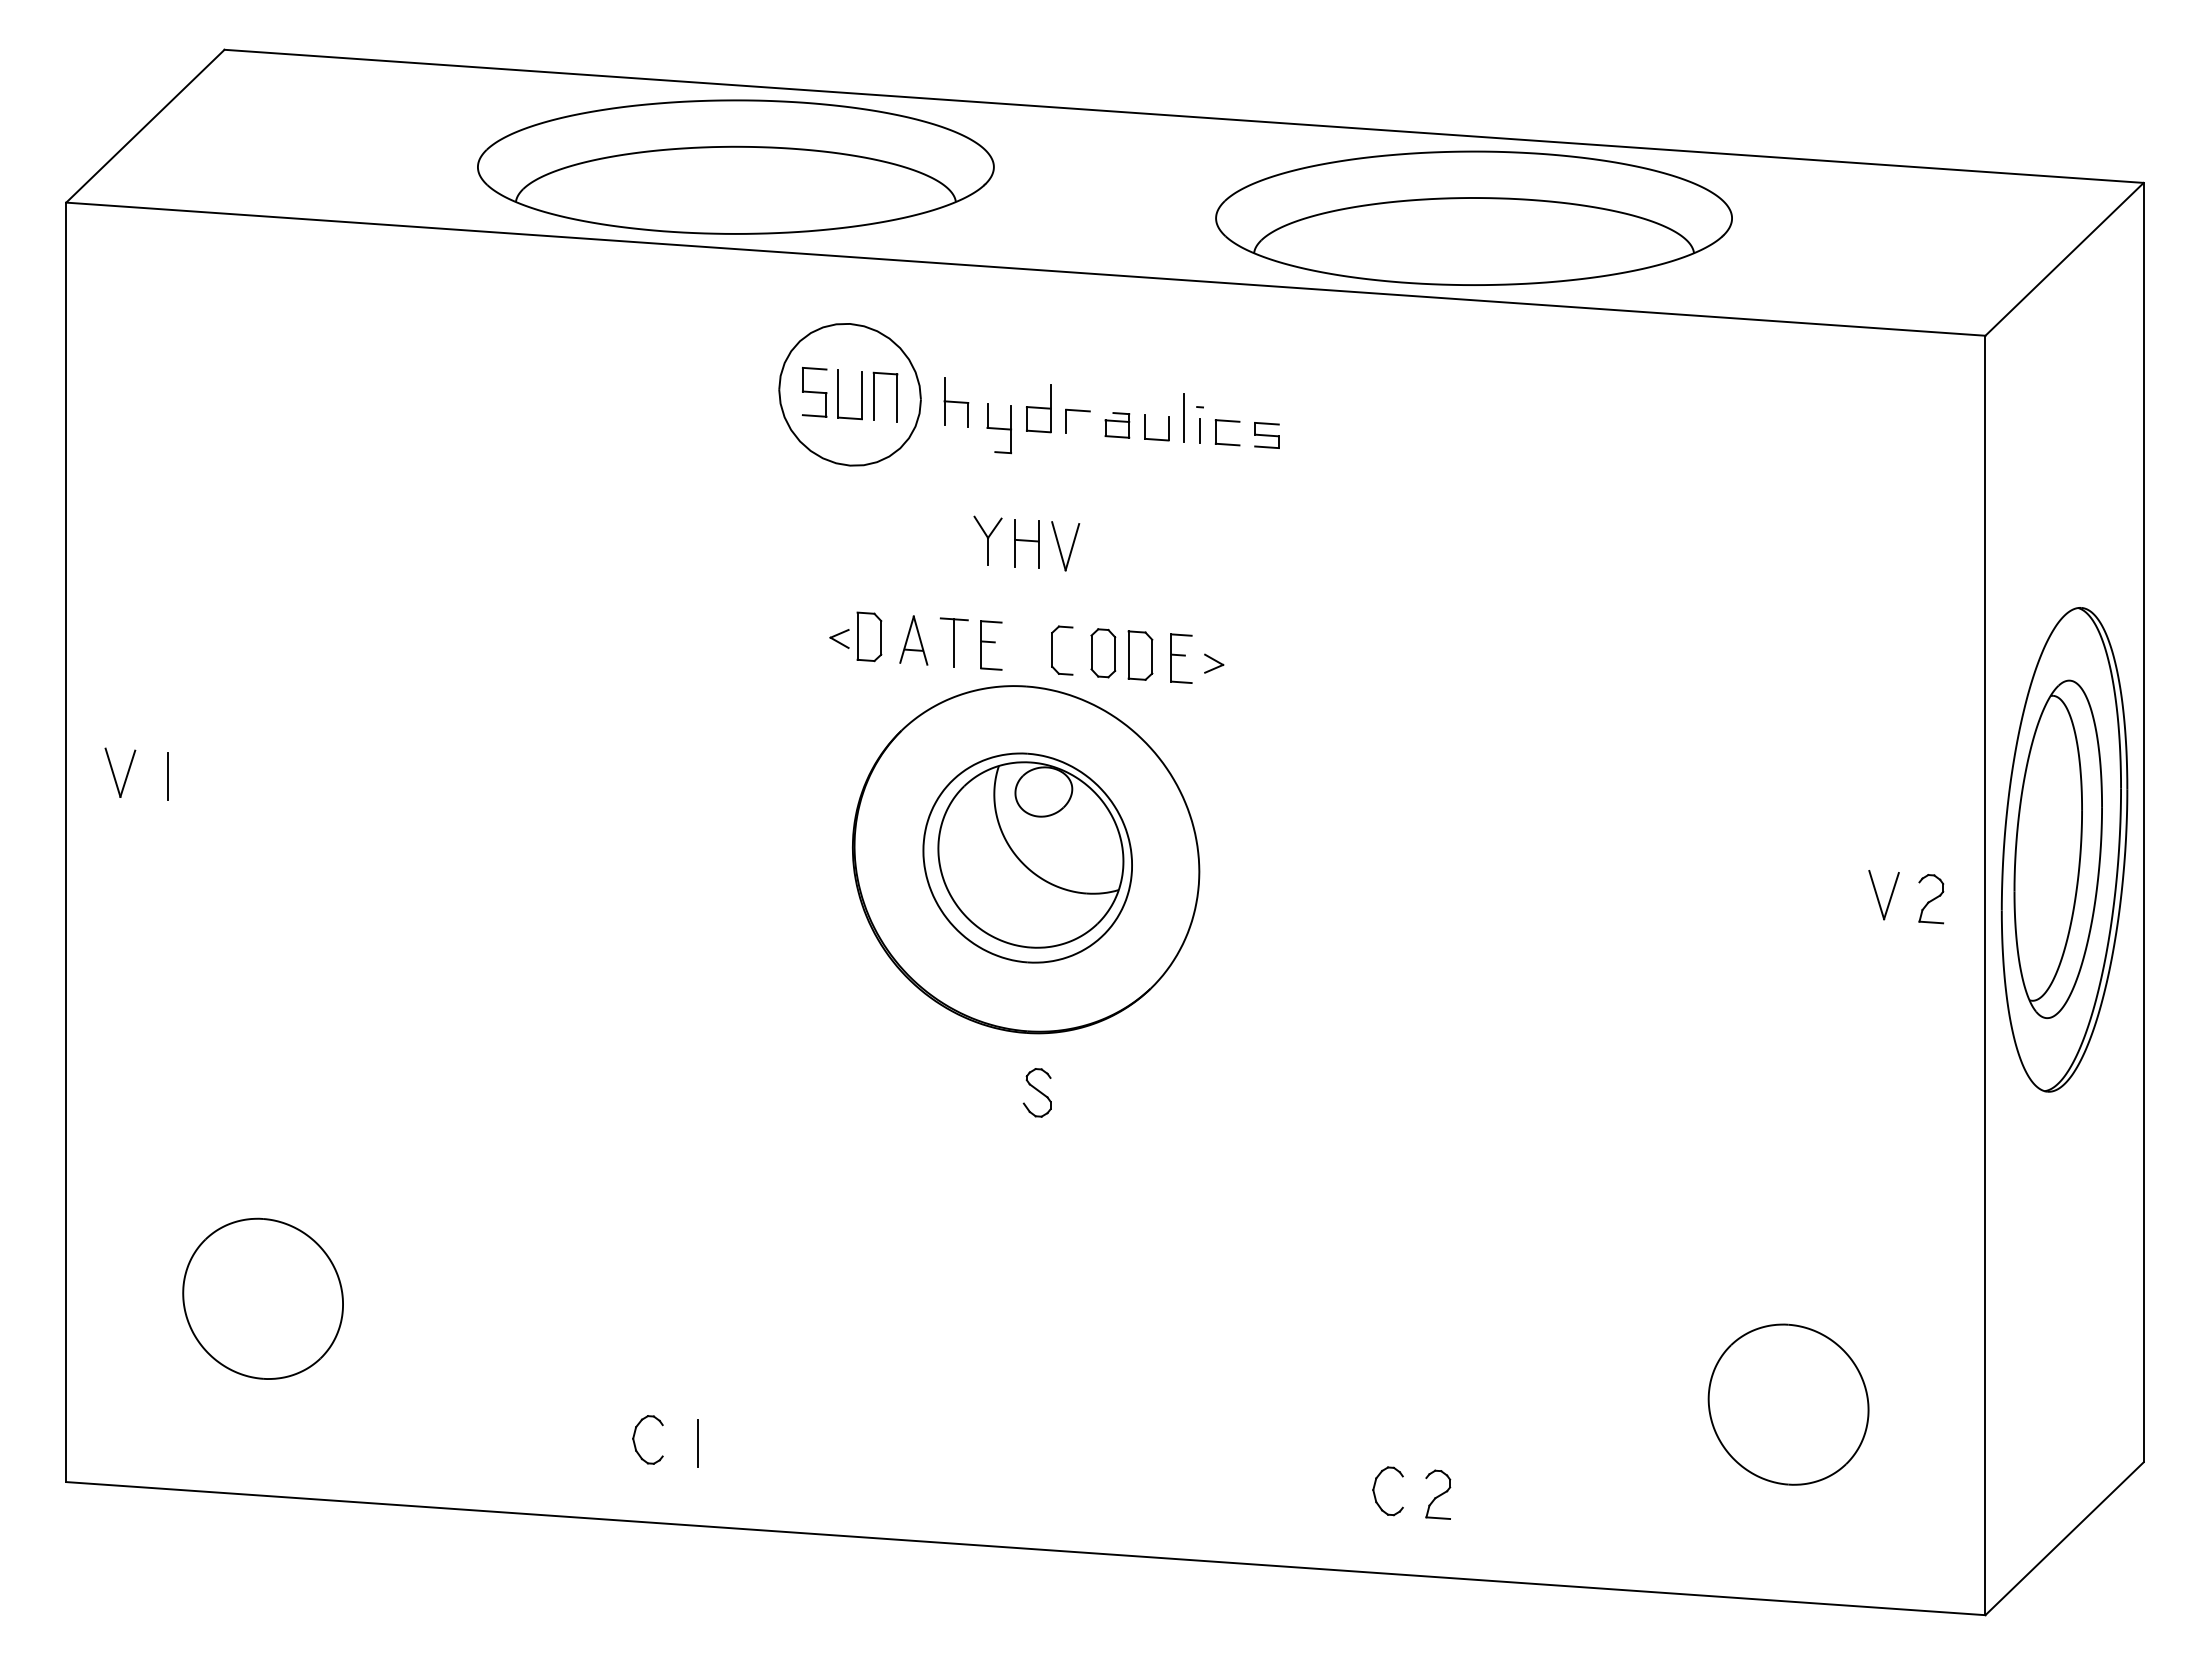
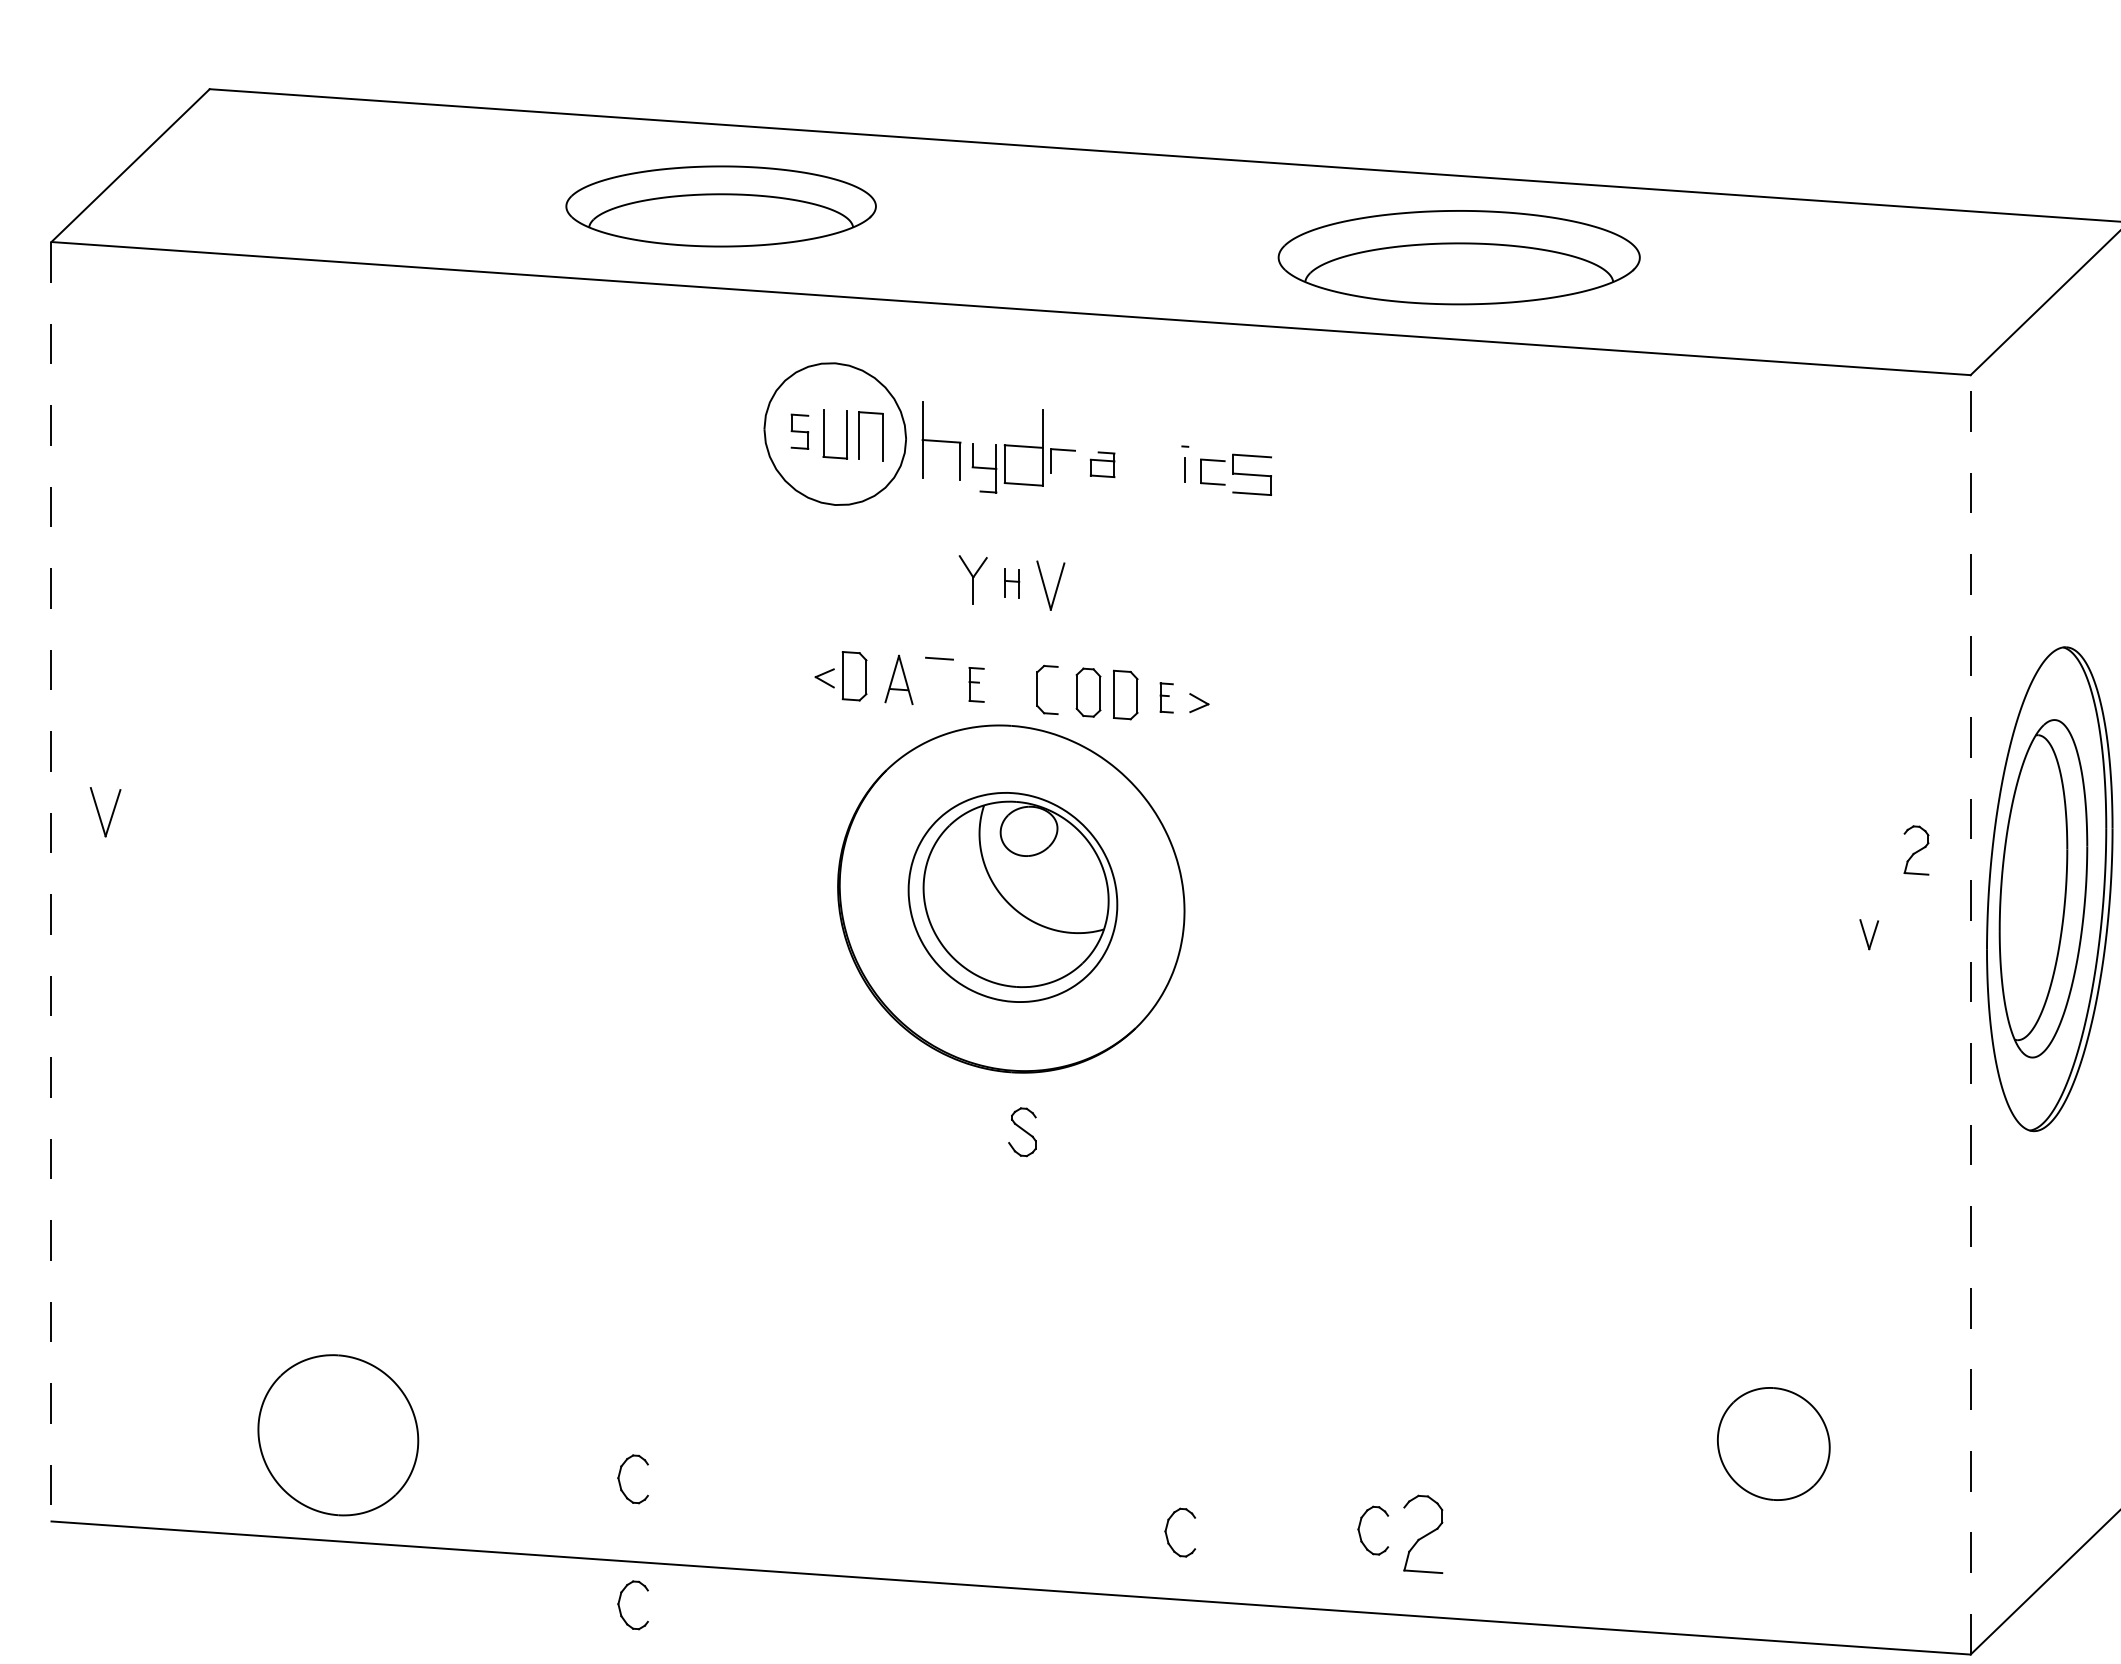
part: (735, 166) -> (720, 205), size x0.6
part: (1473, 217) -> (1458, 256), size x0.7
part: (814, 392) -> (799, 431), size x0.7
part: (956, 402) -> (941, 441), size x1.6
part: (1038, 408) -> (1023, 447), size x1.6
line: (1184, 417) -> (1169, 456), removed
part: (1145, 427) -> (1130, 466), removed
part: (1266, 435) -> (1251, 474), size x1.6
part: (1026, 543) -> (1011, 582), size x0.6
line: (954, 642) -> (939, 681), removed
part: (991, 645) -> (976, 684), size x0.7
part: (1181, 658) -> (1166, 697), size x0.6
line: (167, 776) -> (152, 815), removed
line: (66, 842) -> (51, 881), solid -> dashed
part: (1883, 895) -> (1868, 934), size x0.6
part: (1931, 899) -> (1916, 850), moved
line: (1985, 975) -> (1970, 1014), solid -> dashed
part: (262, 1298) -> (337, 1434), moved
part: (1788, 1404) -> (1773, 1443), size x0.7
line: (698, 1442) -> (683, 1481), removed
part: (1438, 1494) -> (1423, 1533), size x1.6
part: (1182, 1495) -> (1167, 1534), added
part: (635, 1569) -> (620, 1608), added

